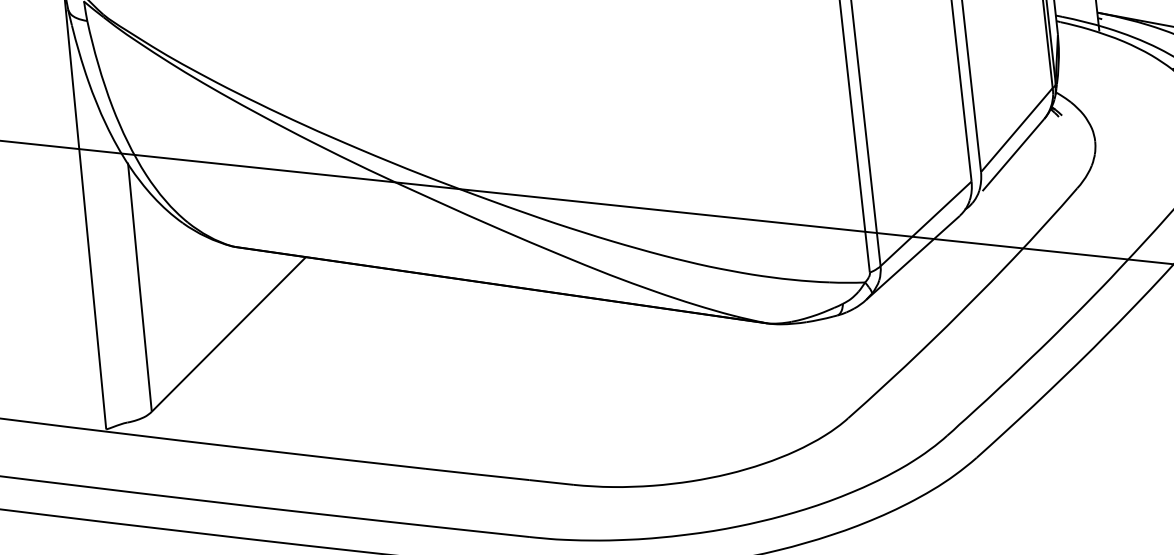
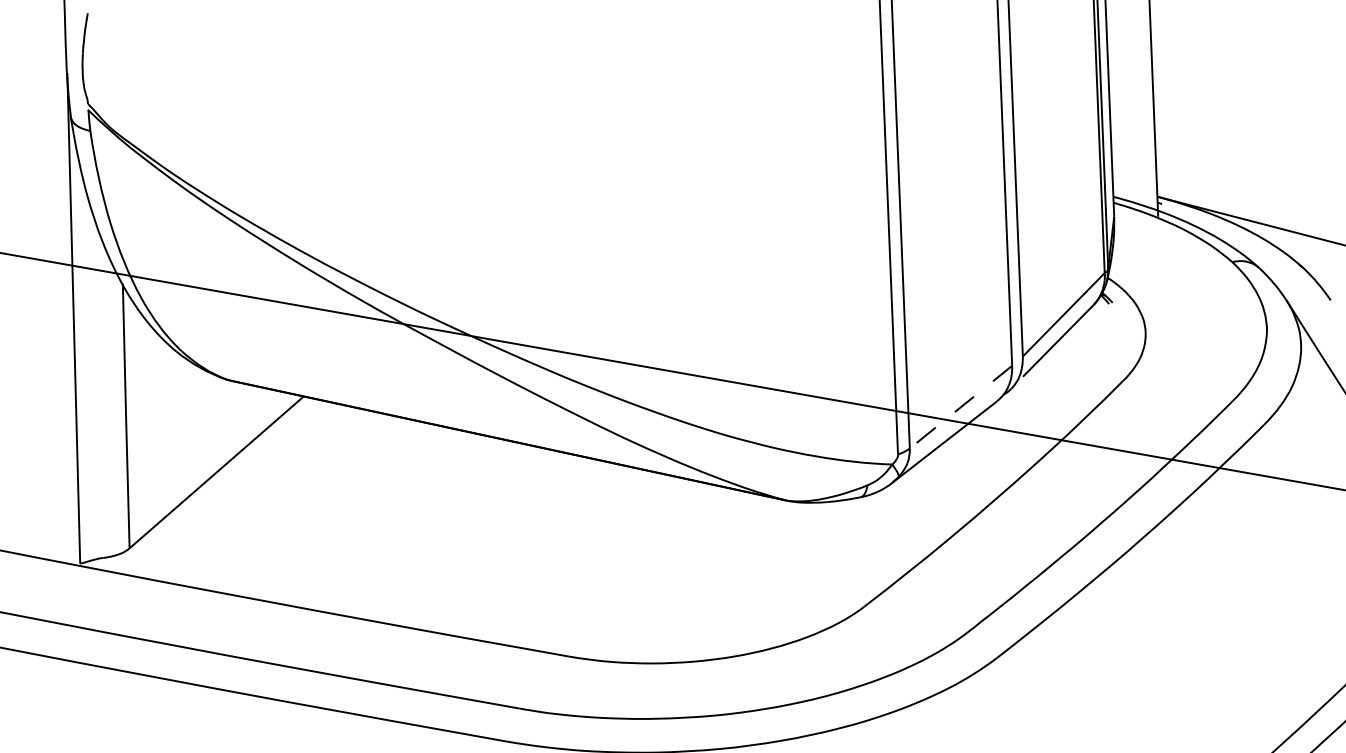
line: (926, 224) -> (961, 407), solid -> dashed

